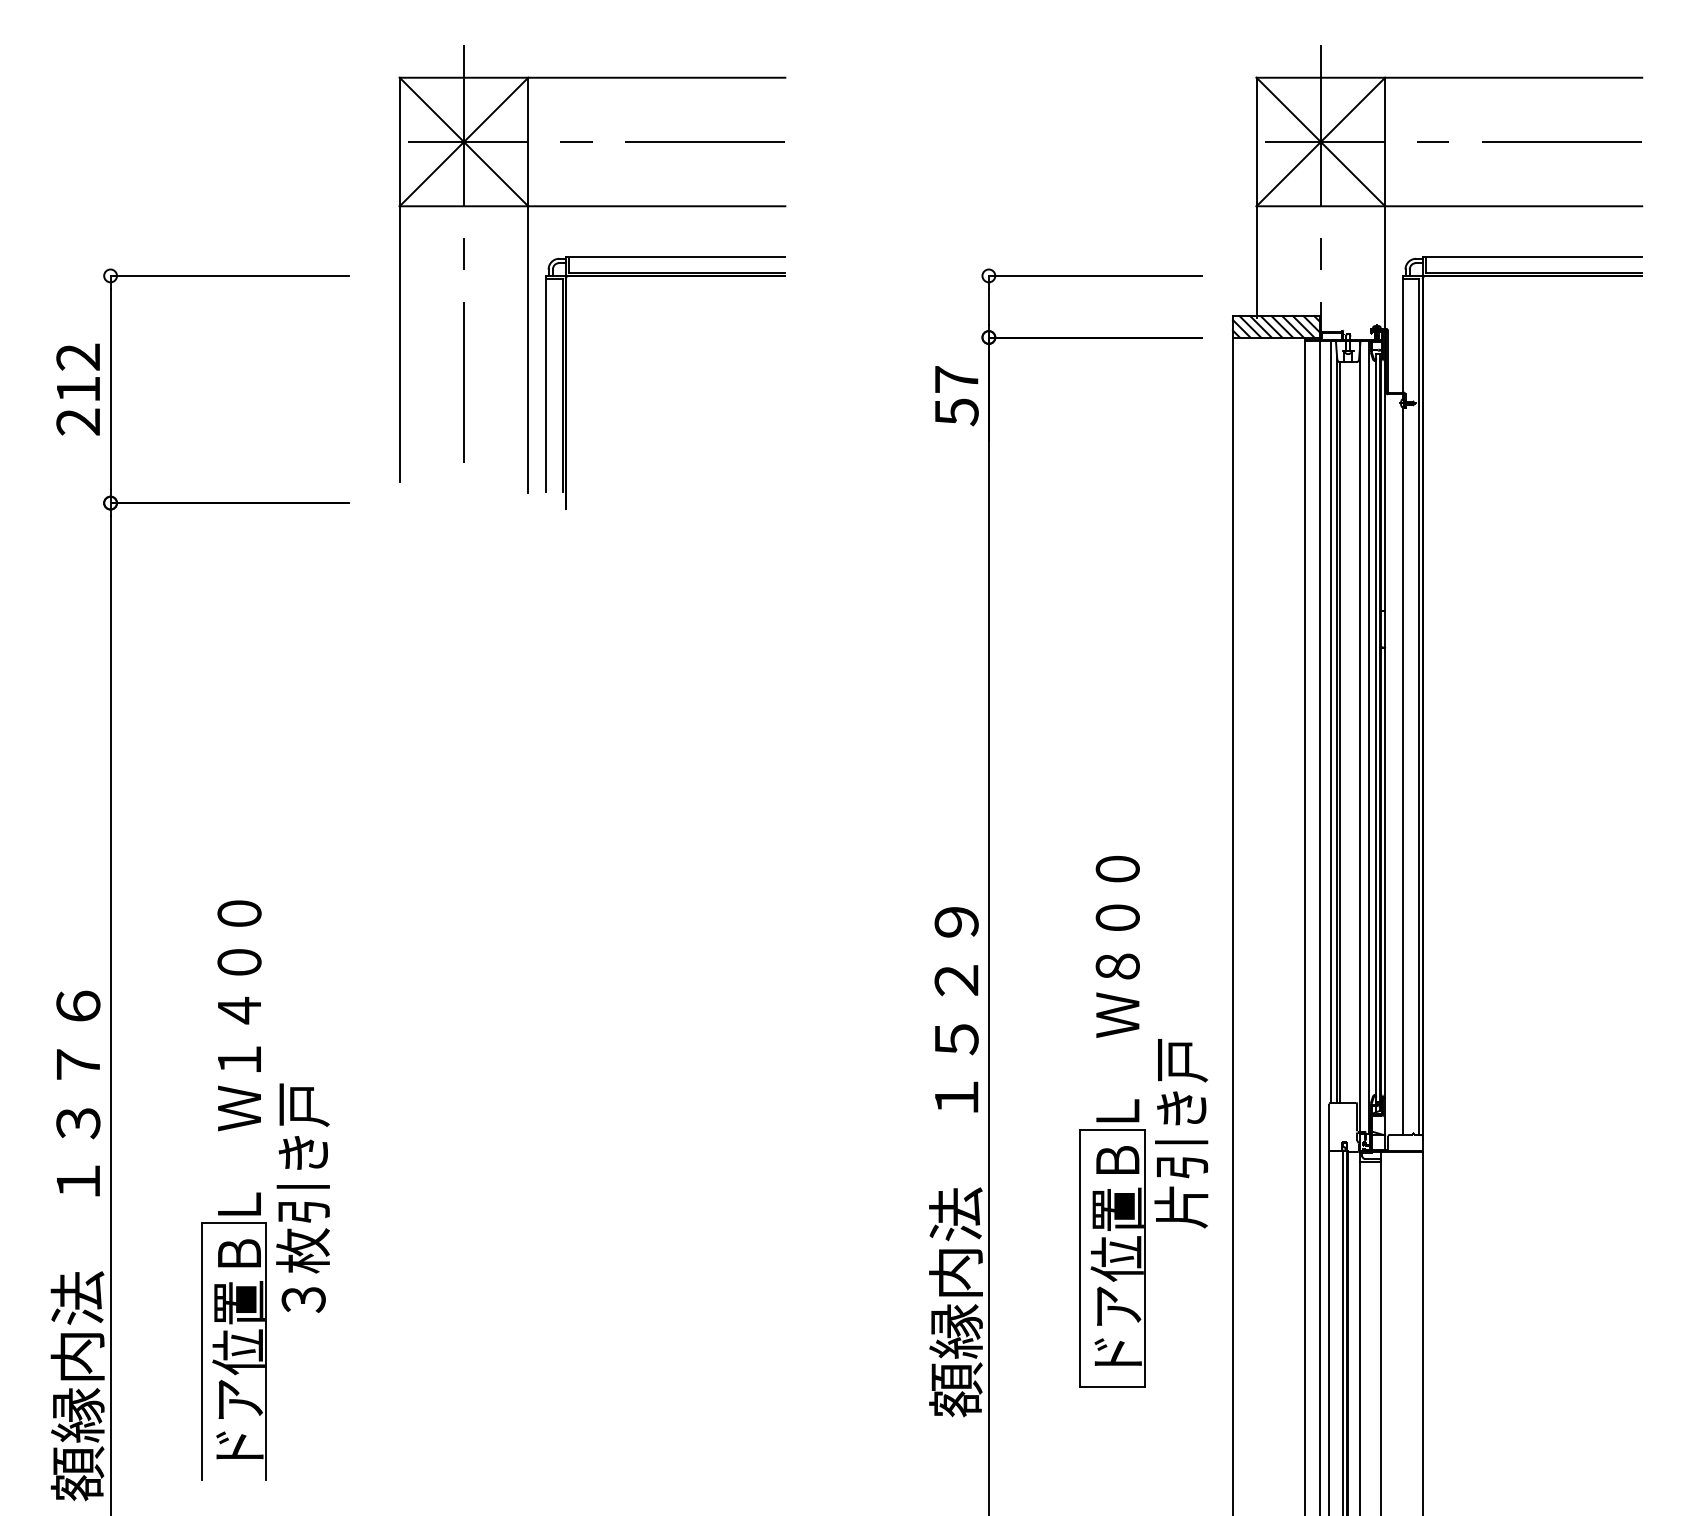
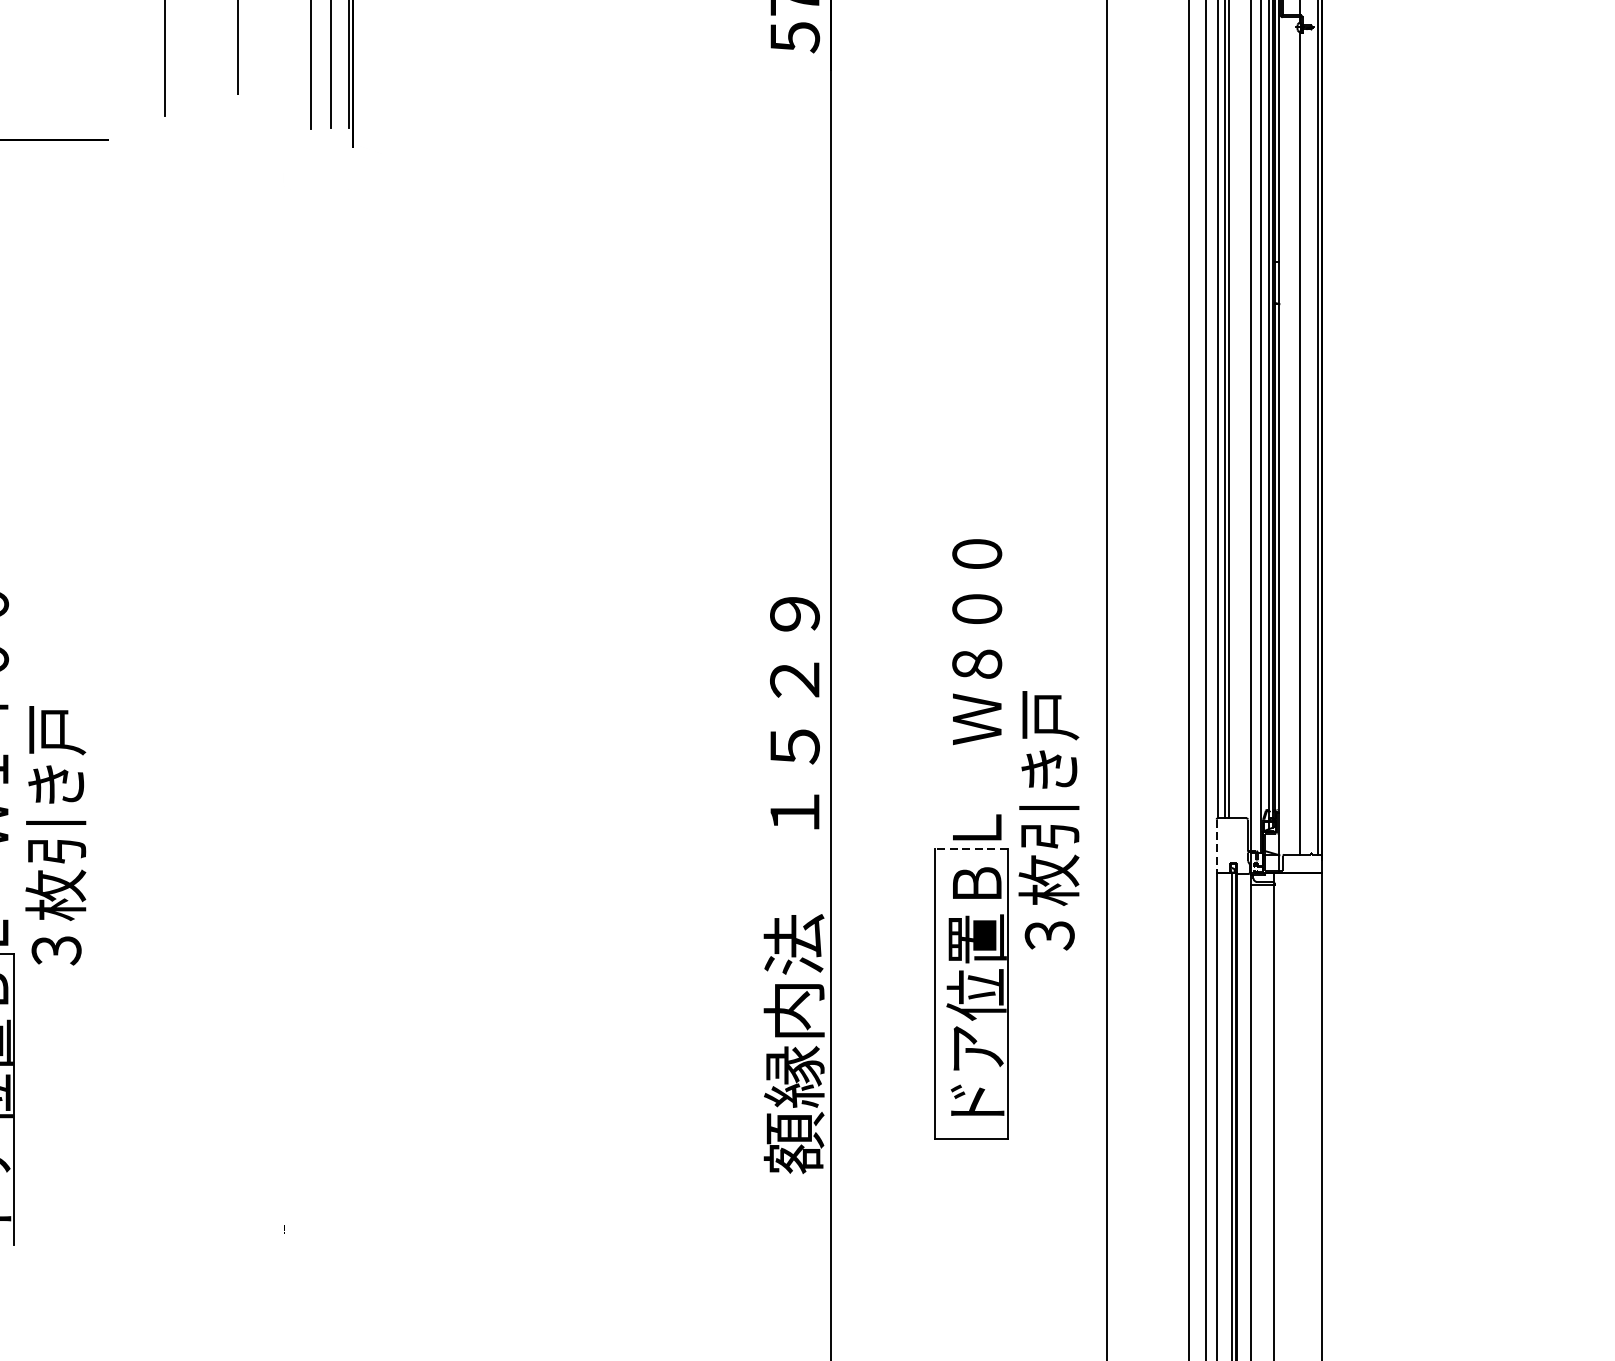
text: (1181, 1109) -> (1049, 825), 片引き戸 -> ３枚引き戸
line: (1329, 1127) -> (1216, 846), solid -> dashed
line: (1112, 1129) -> (971, 848), solid -> dashed
text: (302, 1197) -> (55, 834), moved

